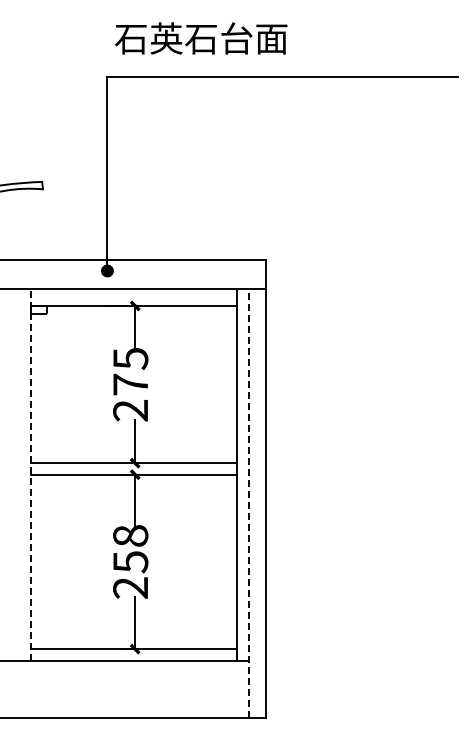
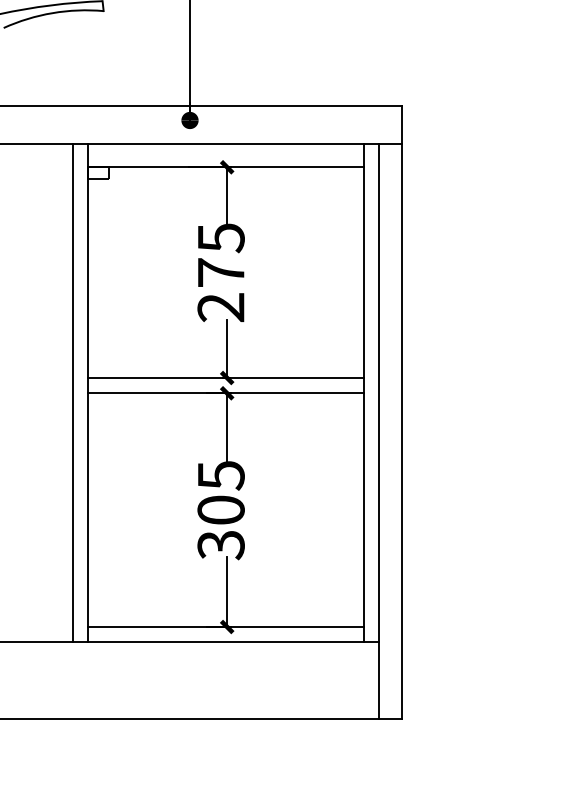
line: (20, 474) -> (73, 393), added
line: (31, 474) -> (88, 393), dashed -> solid
line: (248, 503) -> (378, 431), dashed -> solid
text: (130, 562) -> (220, 510), 258 -> 305

